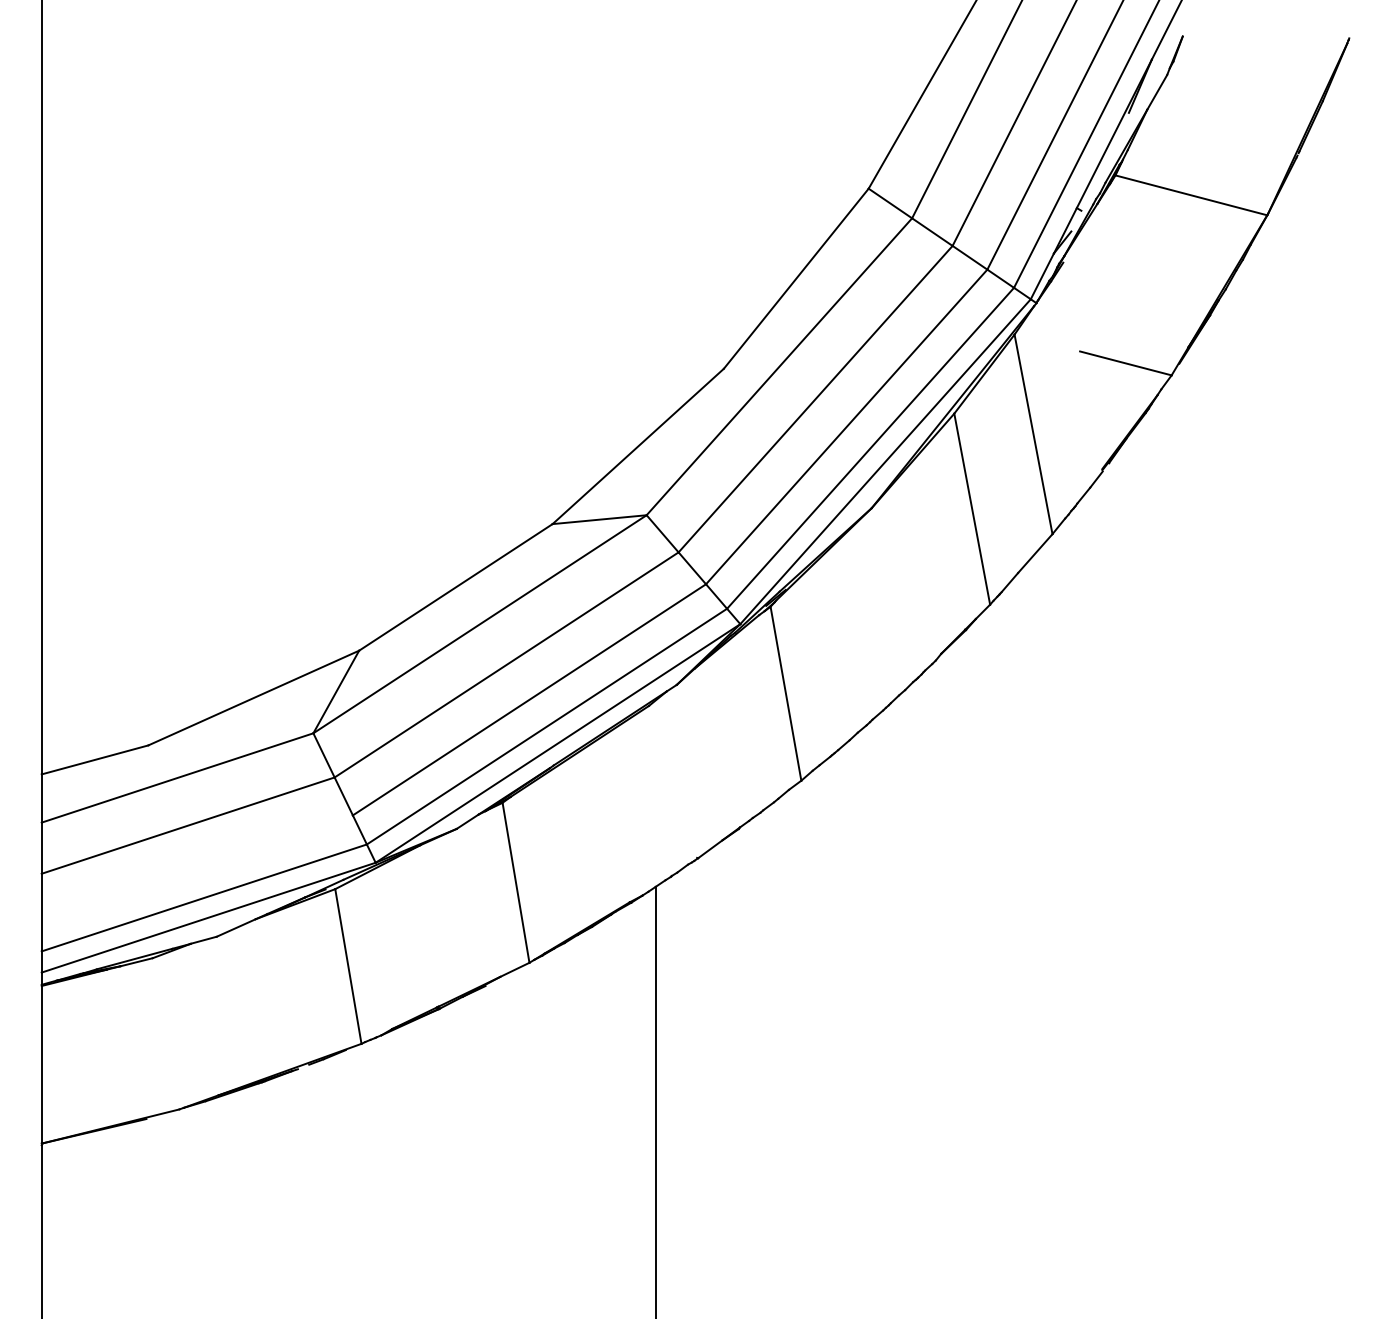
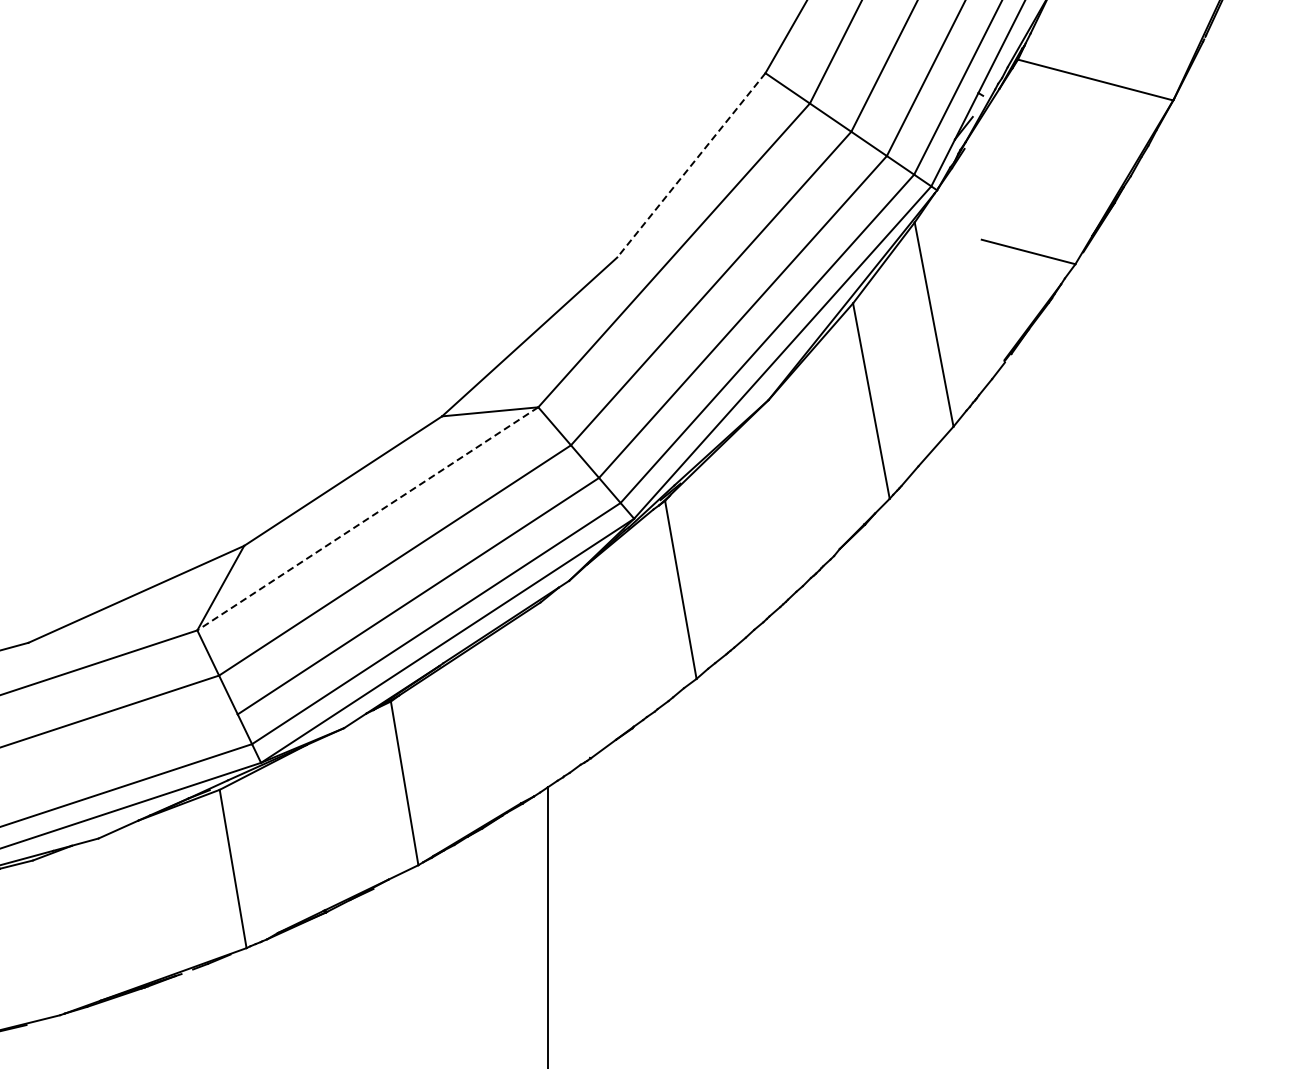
line: (796, 278) -> (691, 165), solid -> dashed
line: (479, 624) -> (367, 519), solid -> dashed

